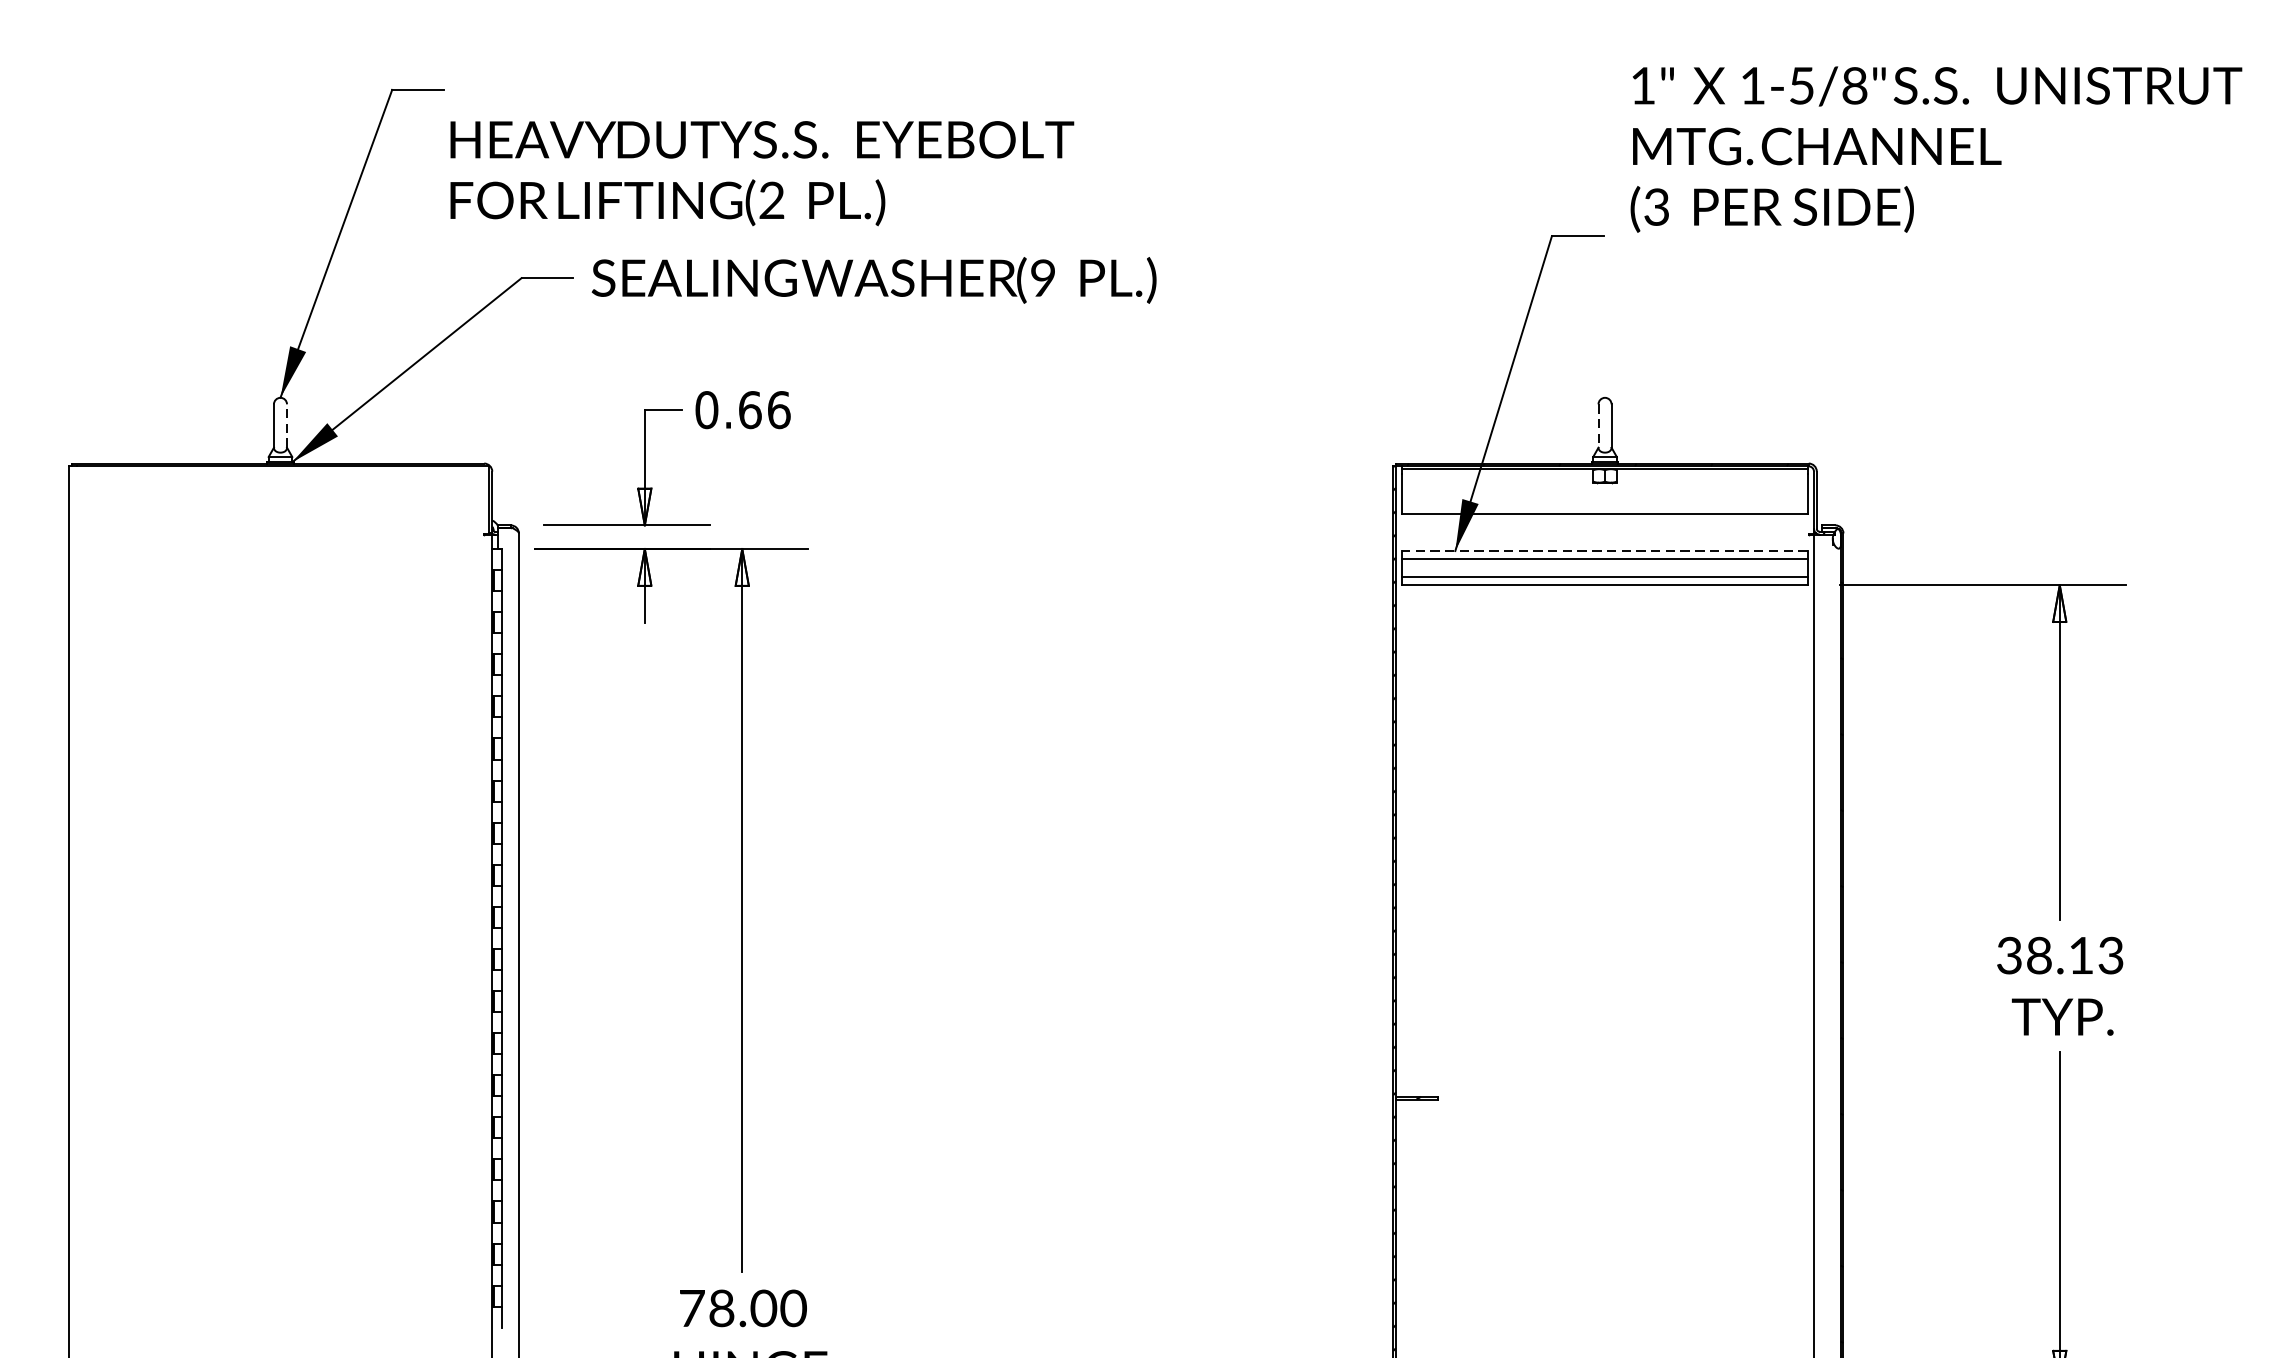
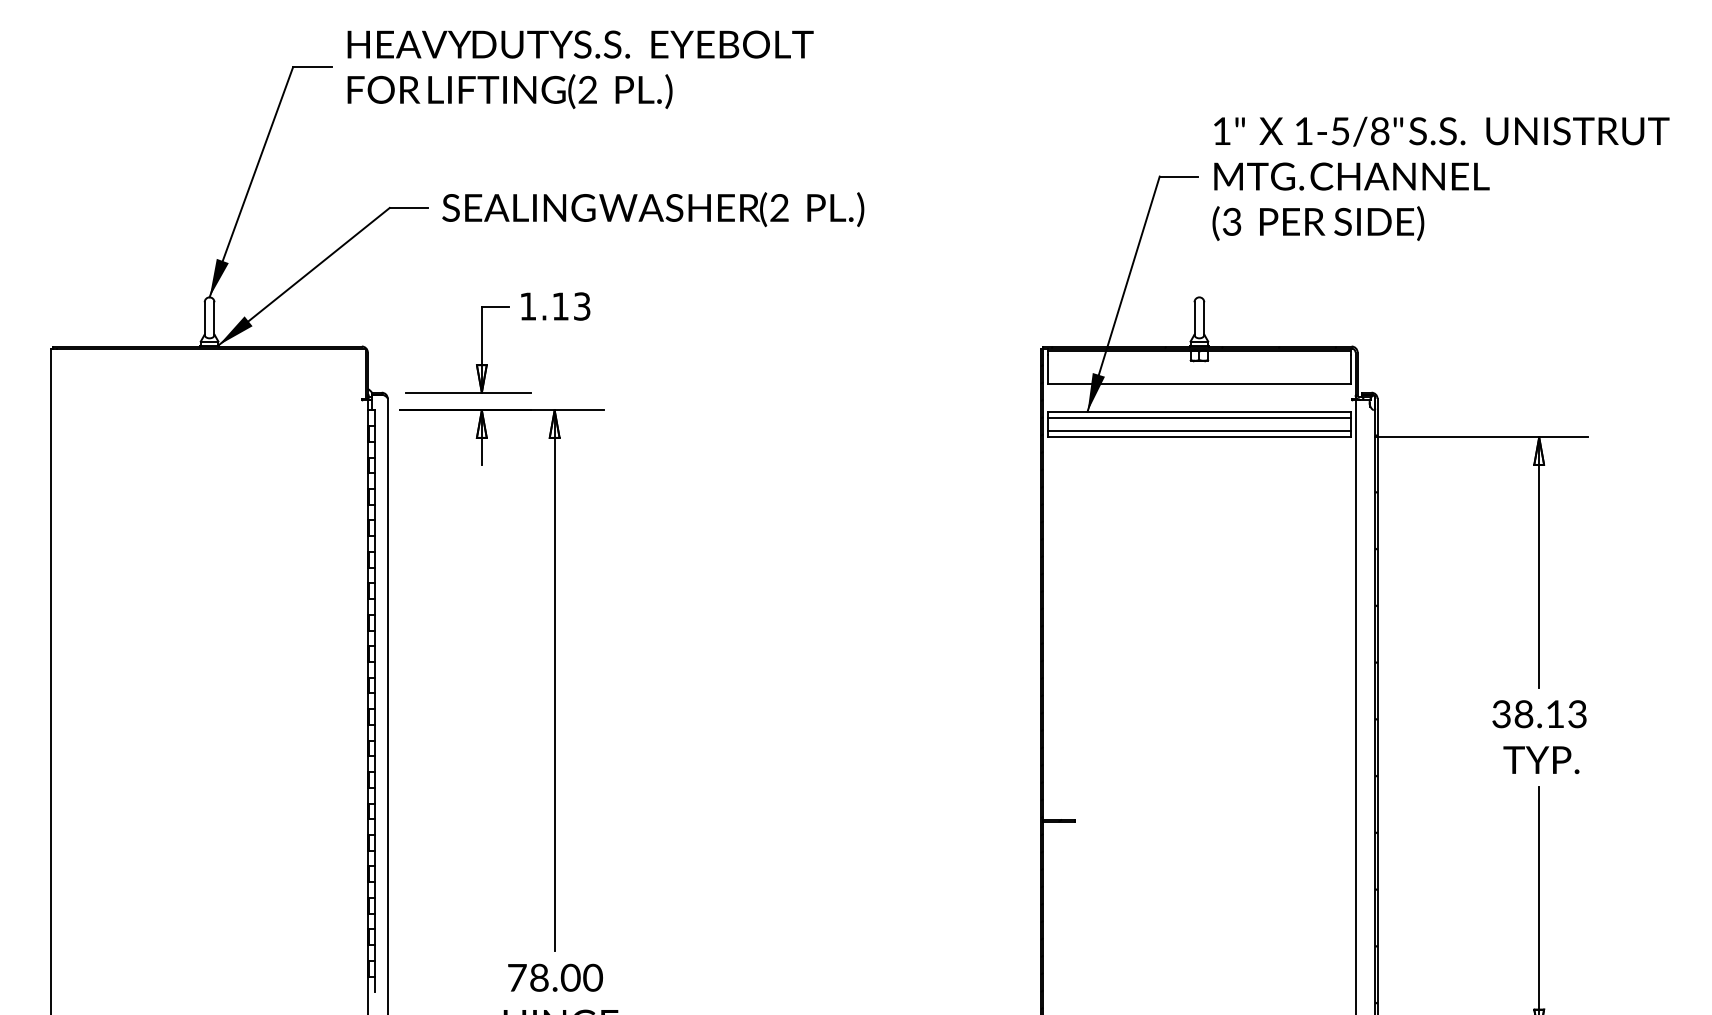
text: (1935, 149) -> (1440, 178), moved
text: (762, 173) -> (580, 69), moved
text: (1043, 277) -> (779, 207), (9 -> (2
text: (742, 410) -> (554, 306), 0.66 -> 1.13
line: (287, 424) -> (214, 317), dashed -> solid
line: (1598, 426) -> (1194, 318), dashed -> solid
line: (1603, 550) -> (1198, 411), dashed -> solid

